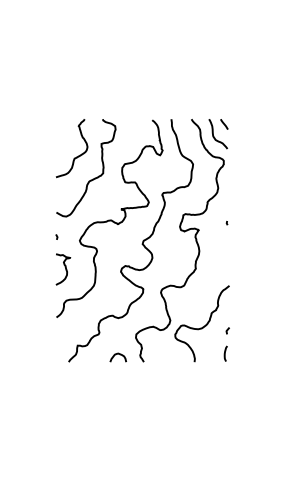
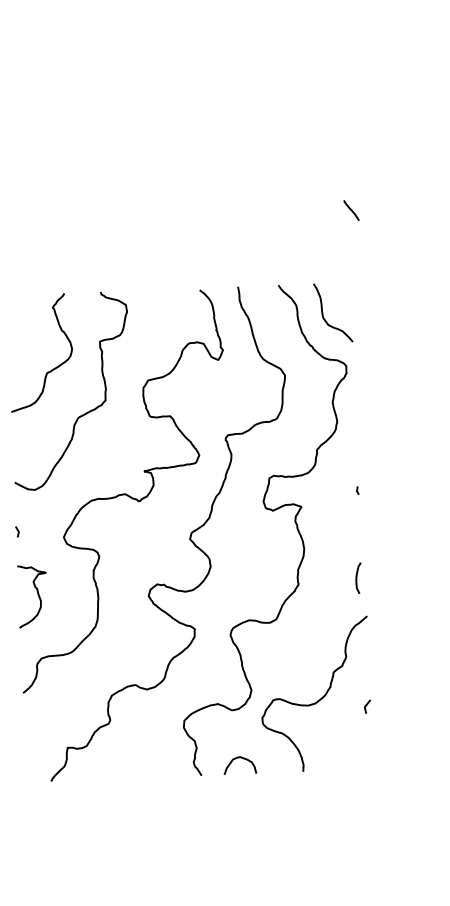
curve: (224, 124) -> (351, 210), moved
curve: (225, 353) -> (357, 577), moved
curve: (115, 355) -> (234, 761), moved

